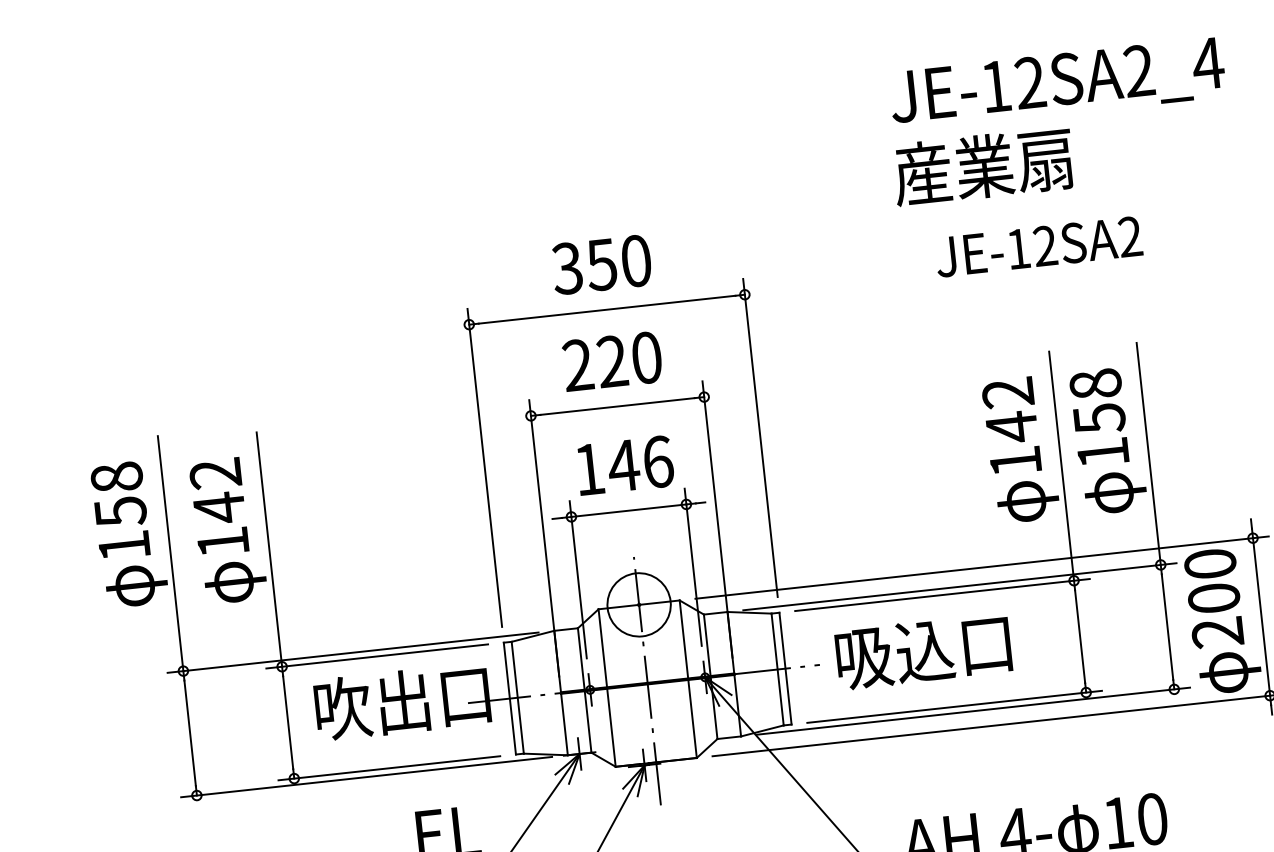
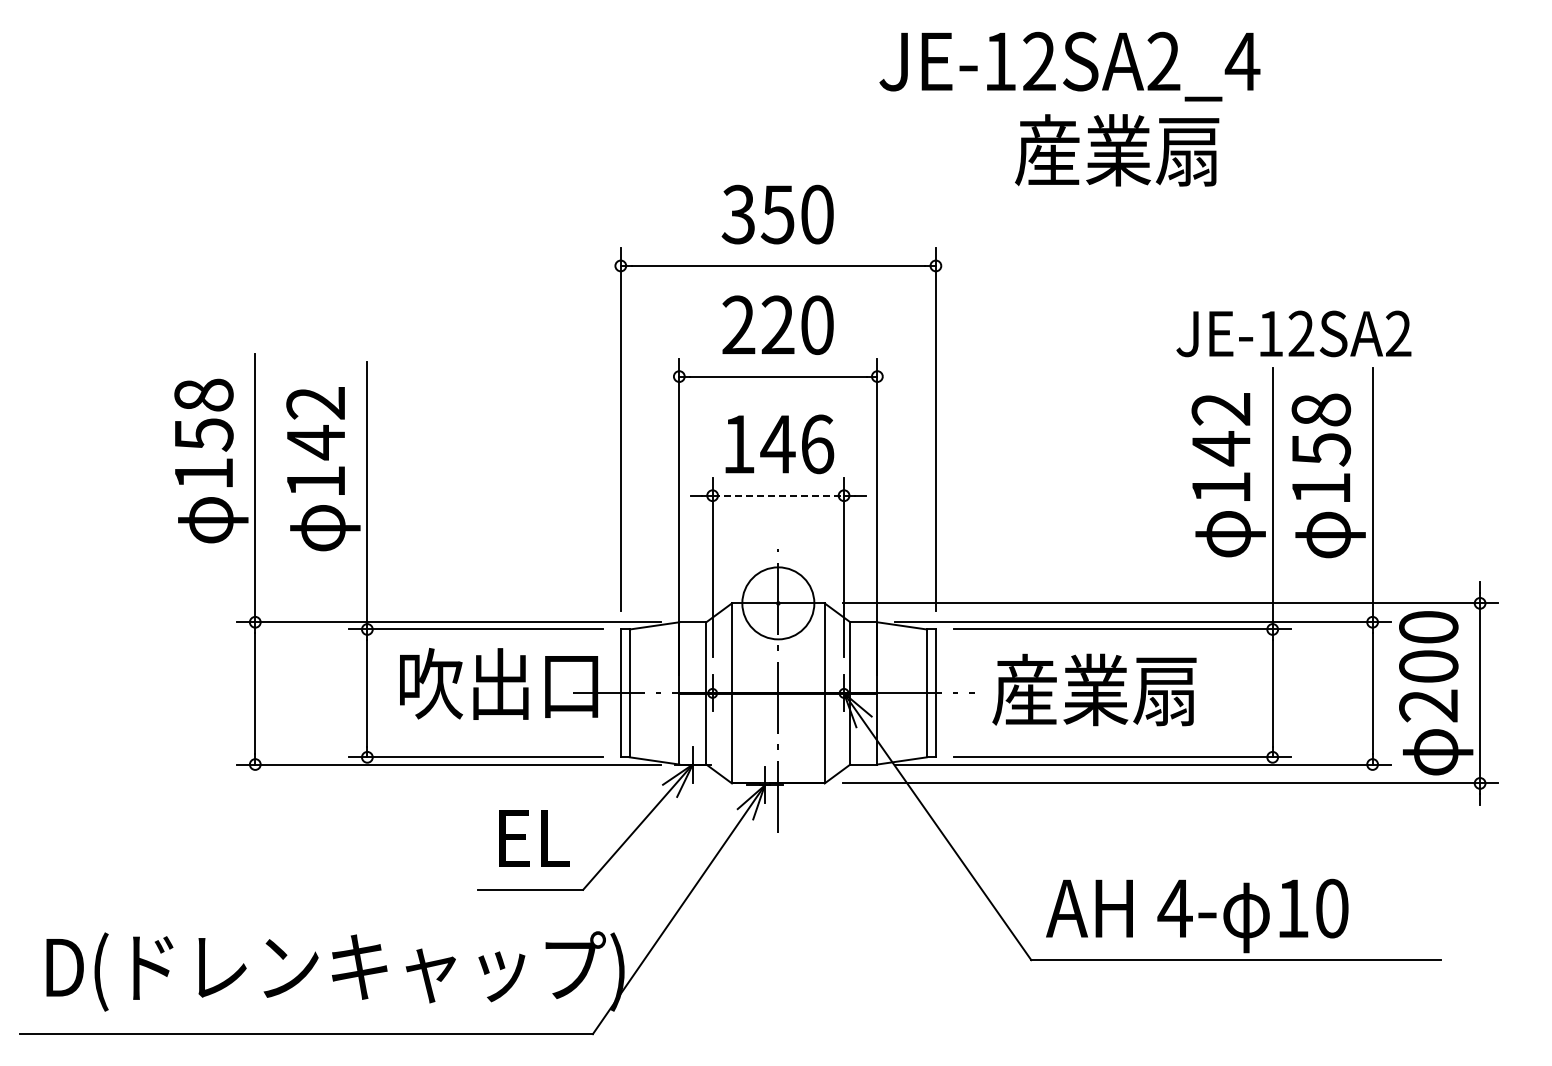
text: (1057, 84) -> (1069, 66), moved
text: (983, 166) -> (1117, 150), moved
text: (1038, 246) -> (1293, 333), moved
line: (629, 510) -> (778, 495), solid -> dashed
text: (923, 650) -> (1094, 689), 吸込口 -> 産業扇

